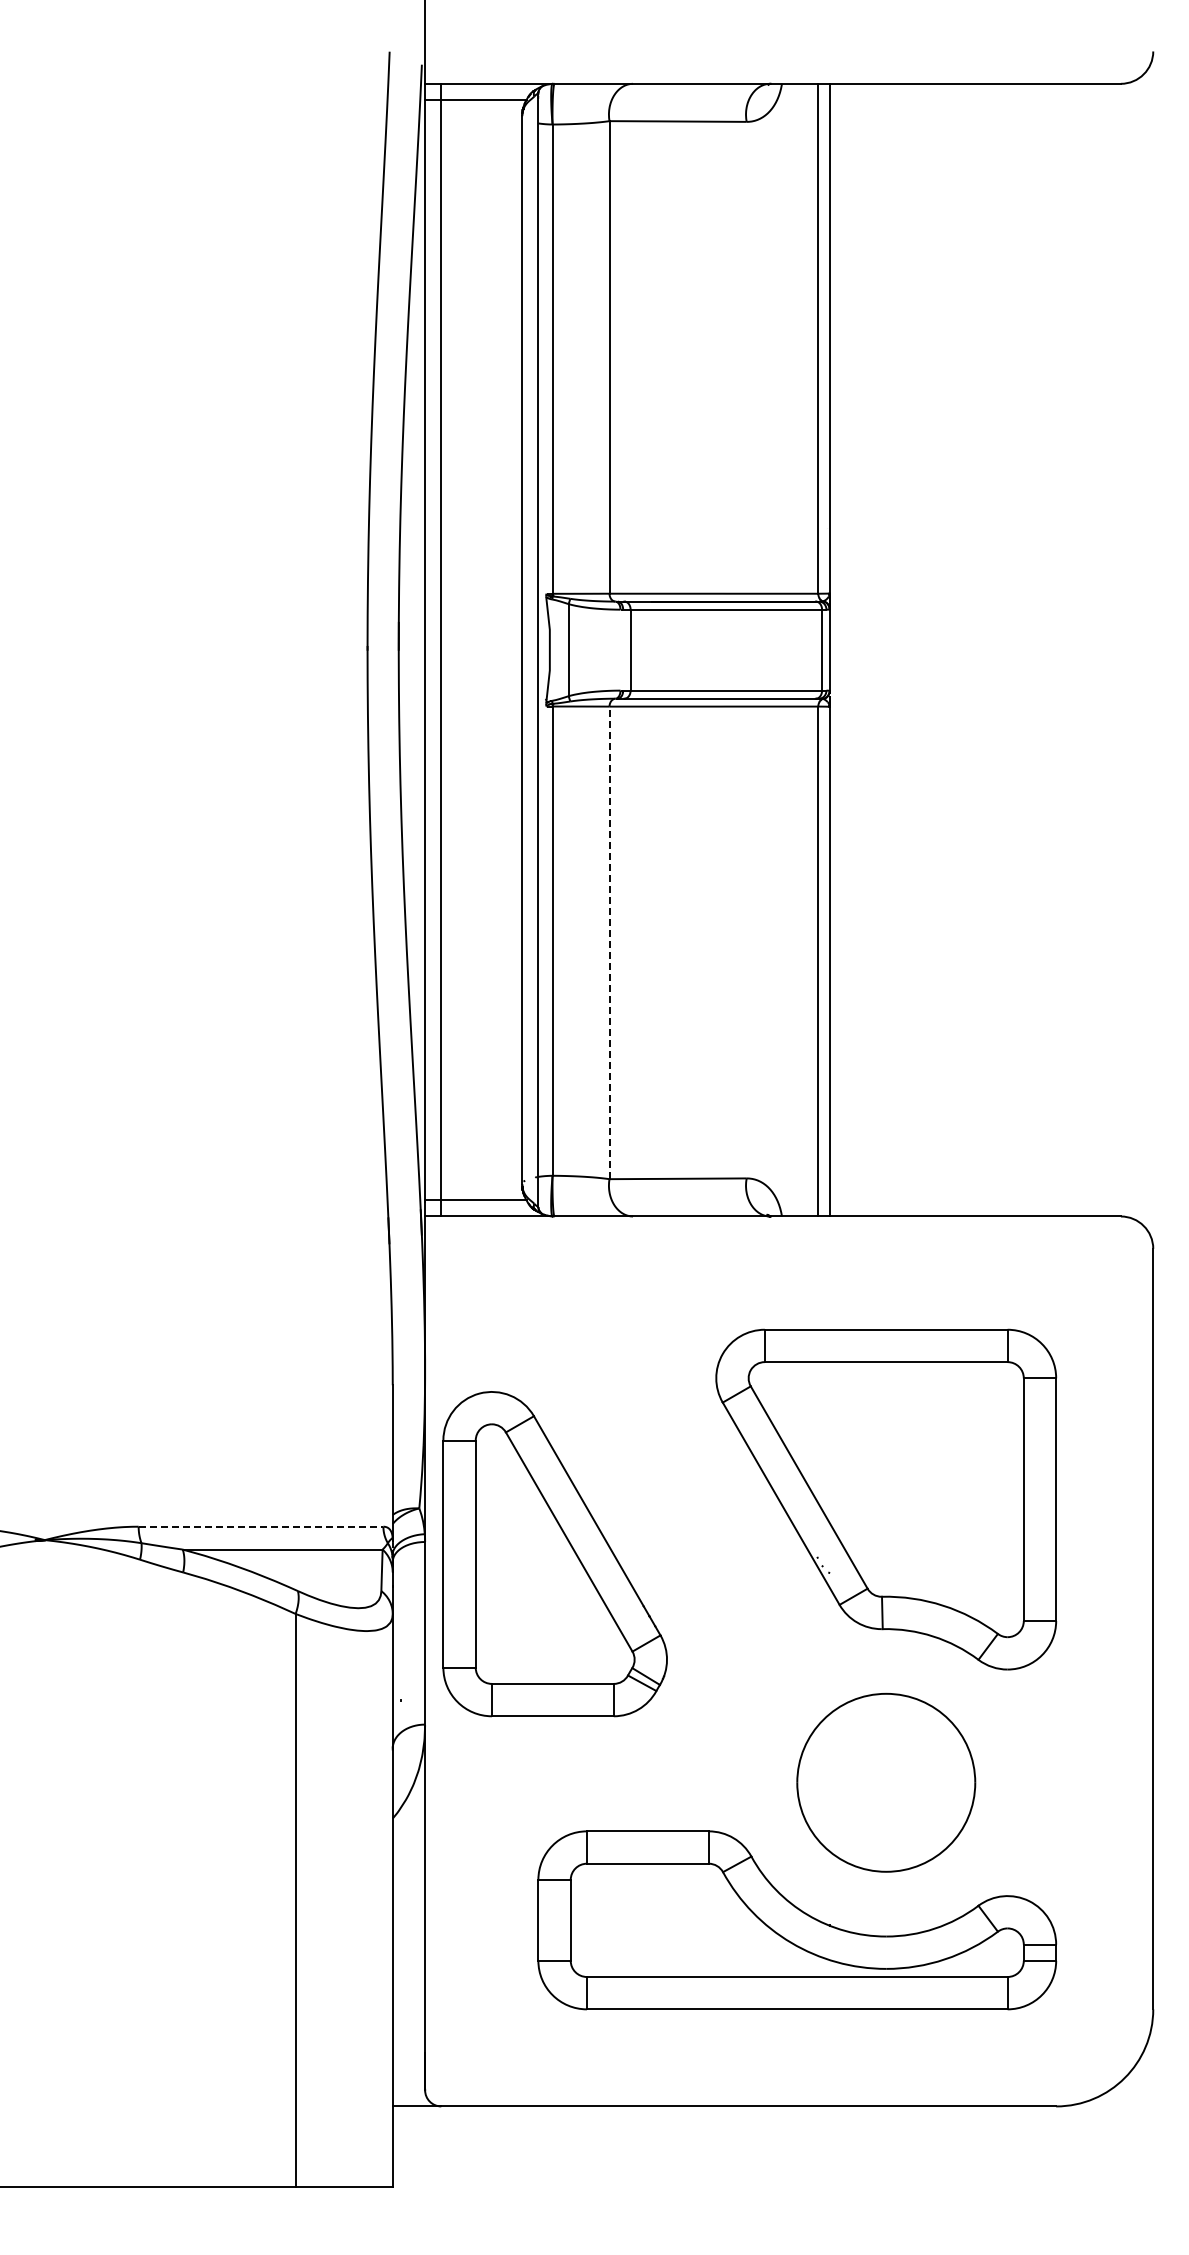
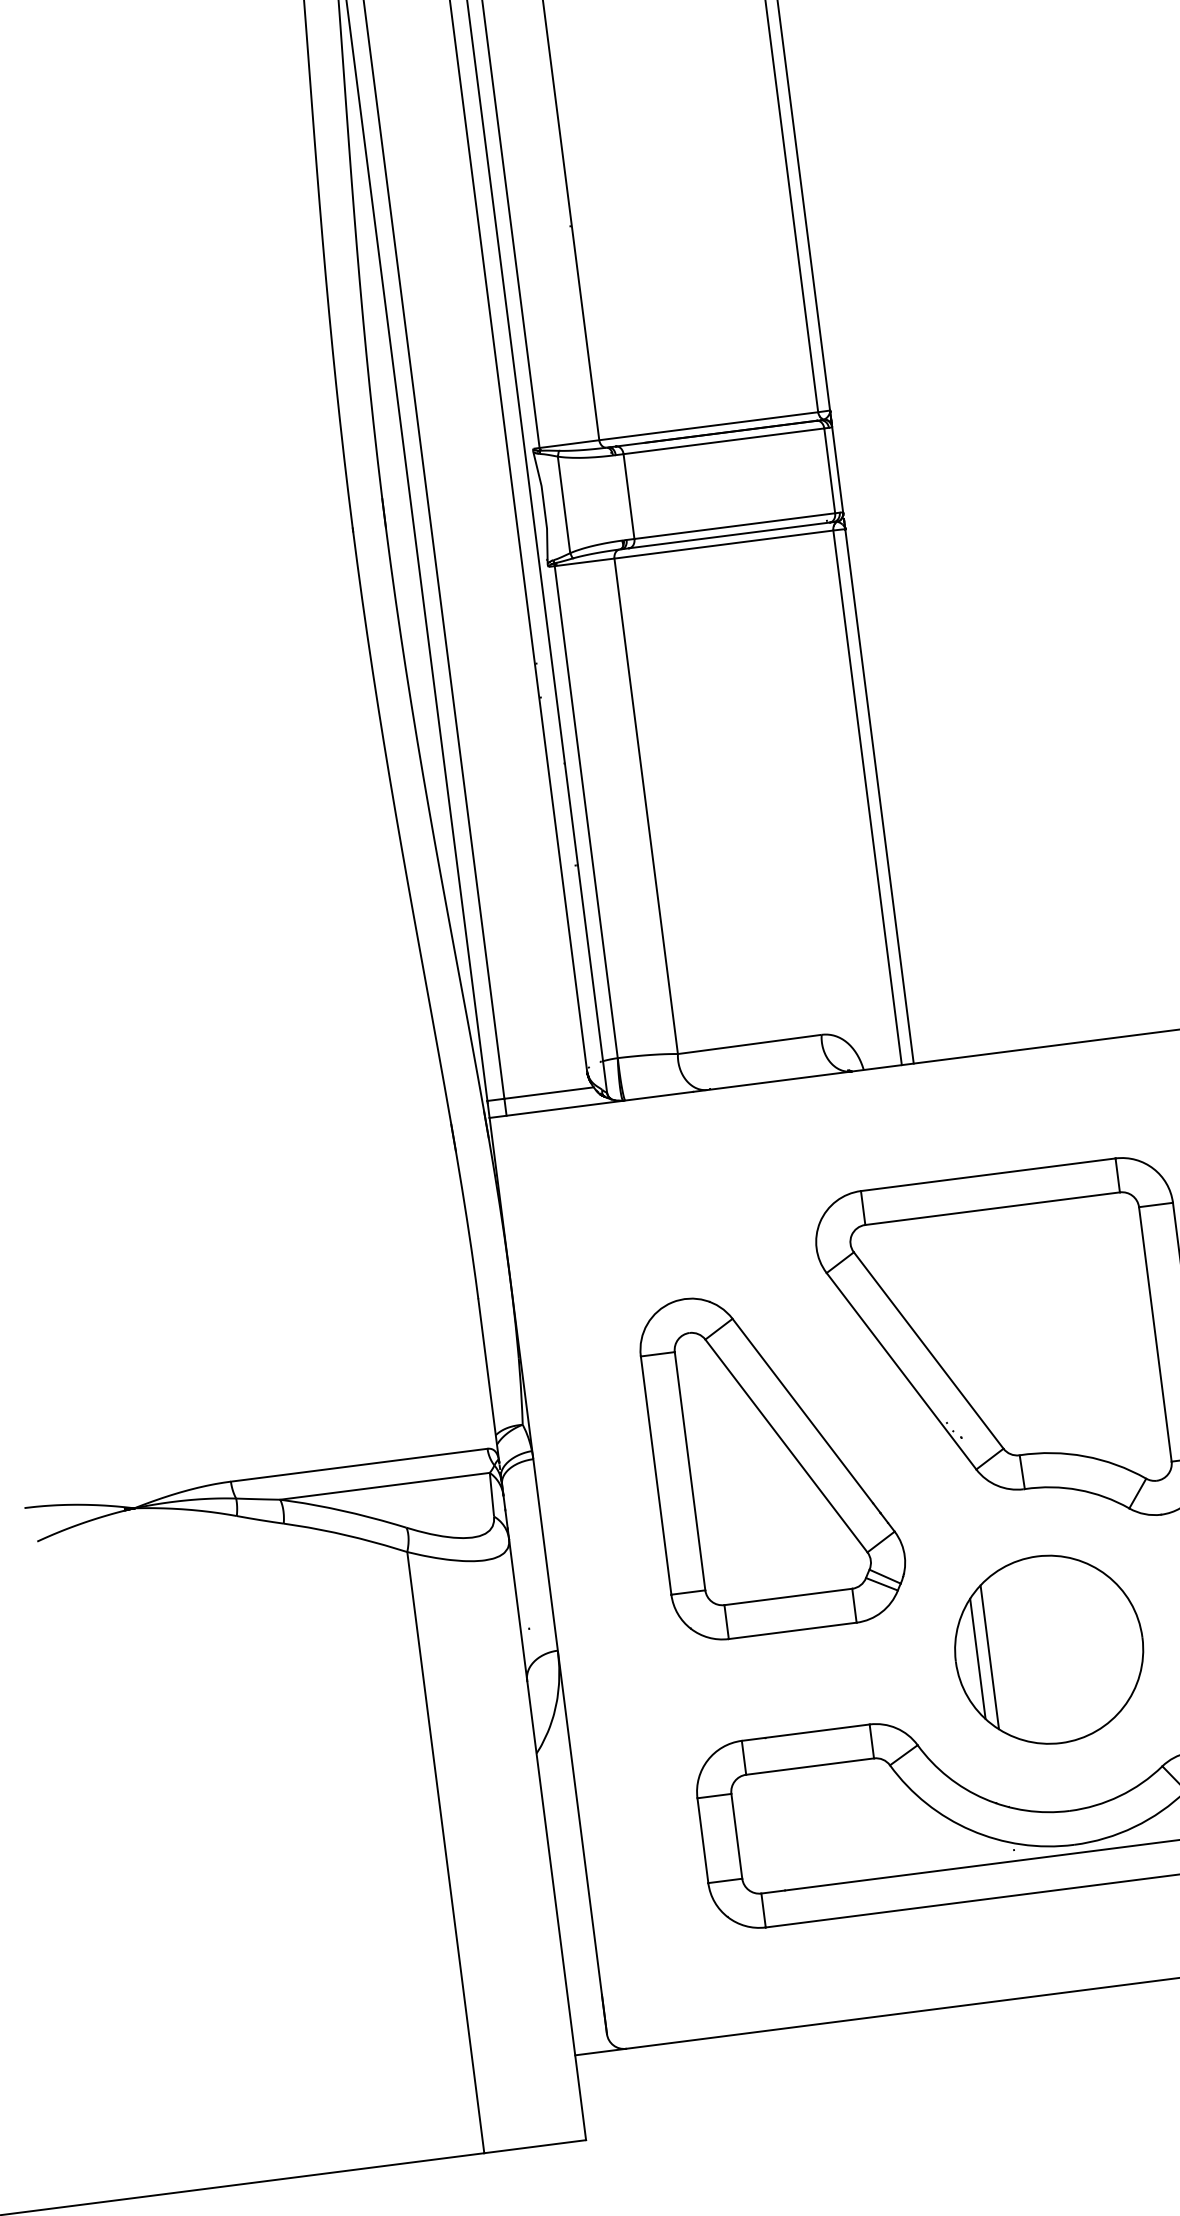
line: (609, 942) -> (646, 805), dashed -> solid
line: (261, 1526) -> (359, 1464), dashed -> solid
part: (554, 1554) -> (772, 1461), moved
line: (818, 1782) -> (978, 1658), added
line: (829, 1782) -> (989, 1657), added

